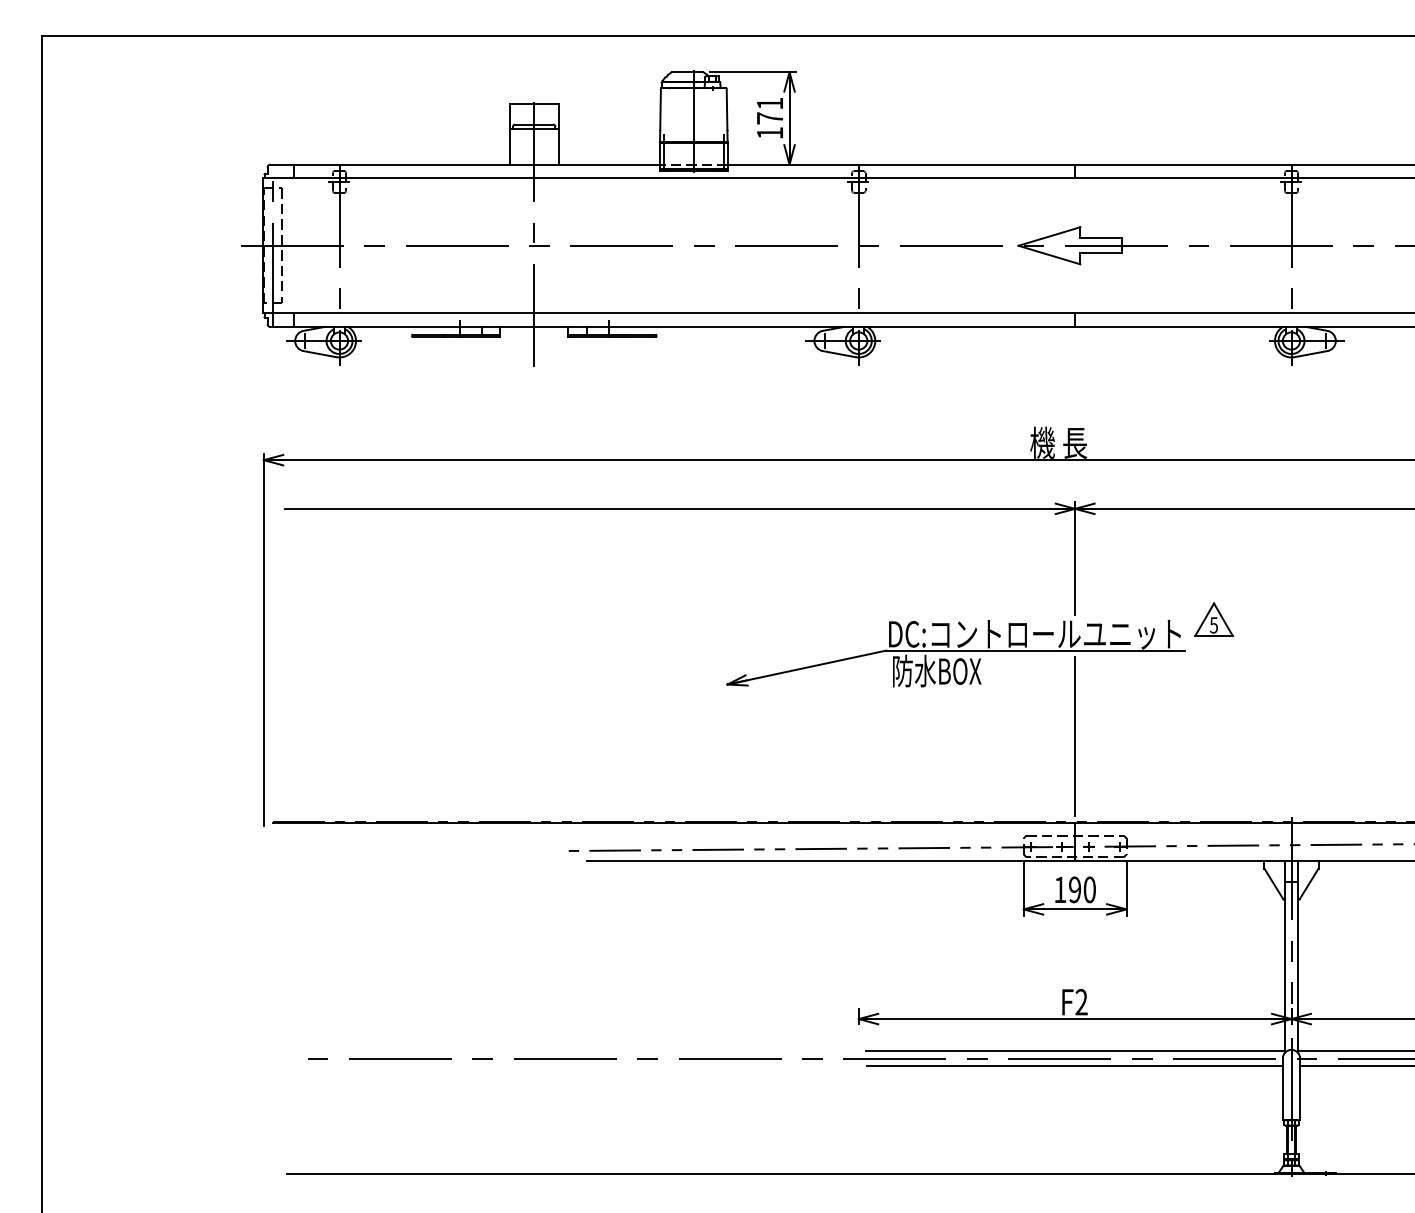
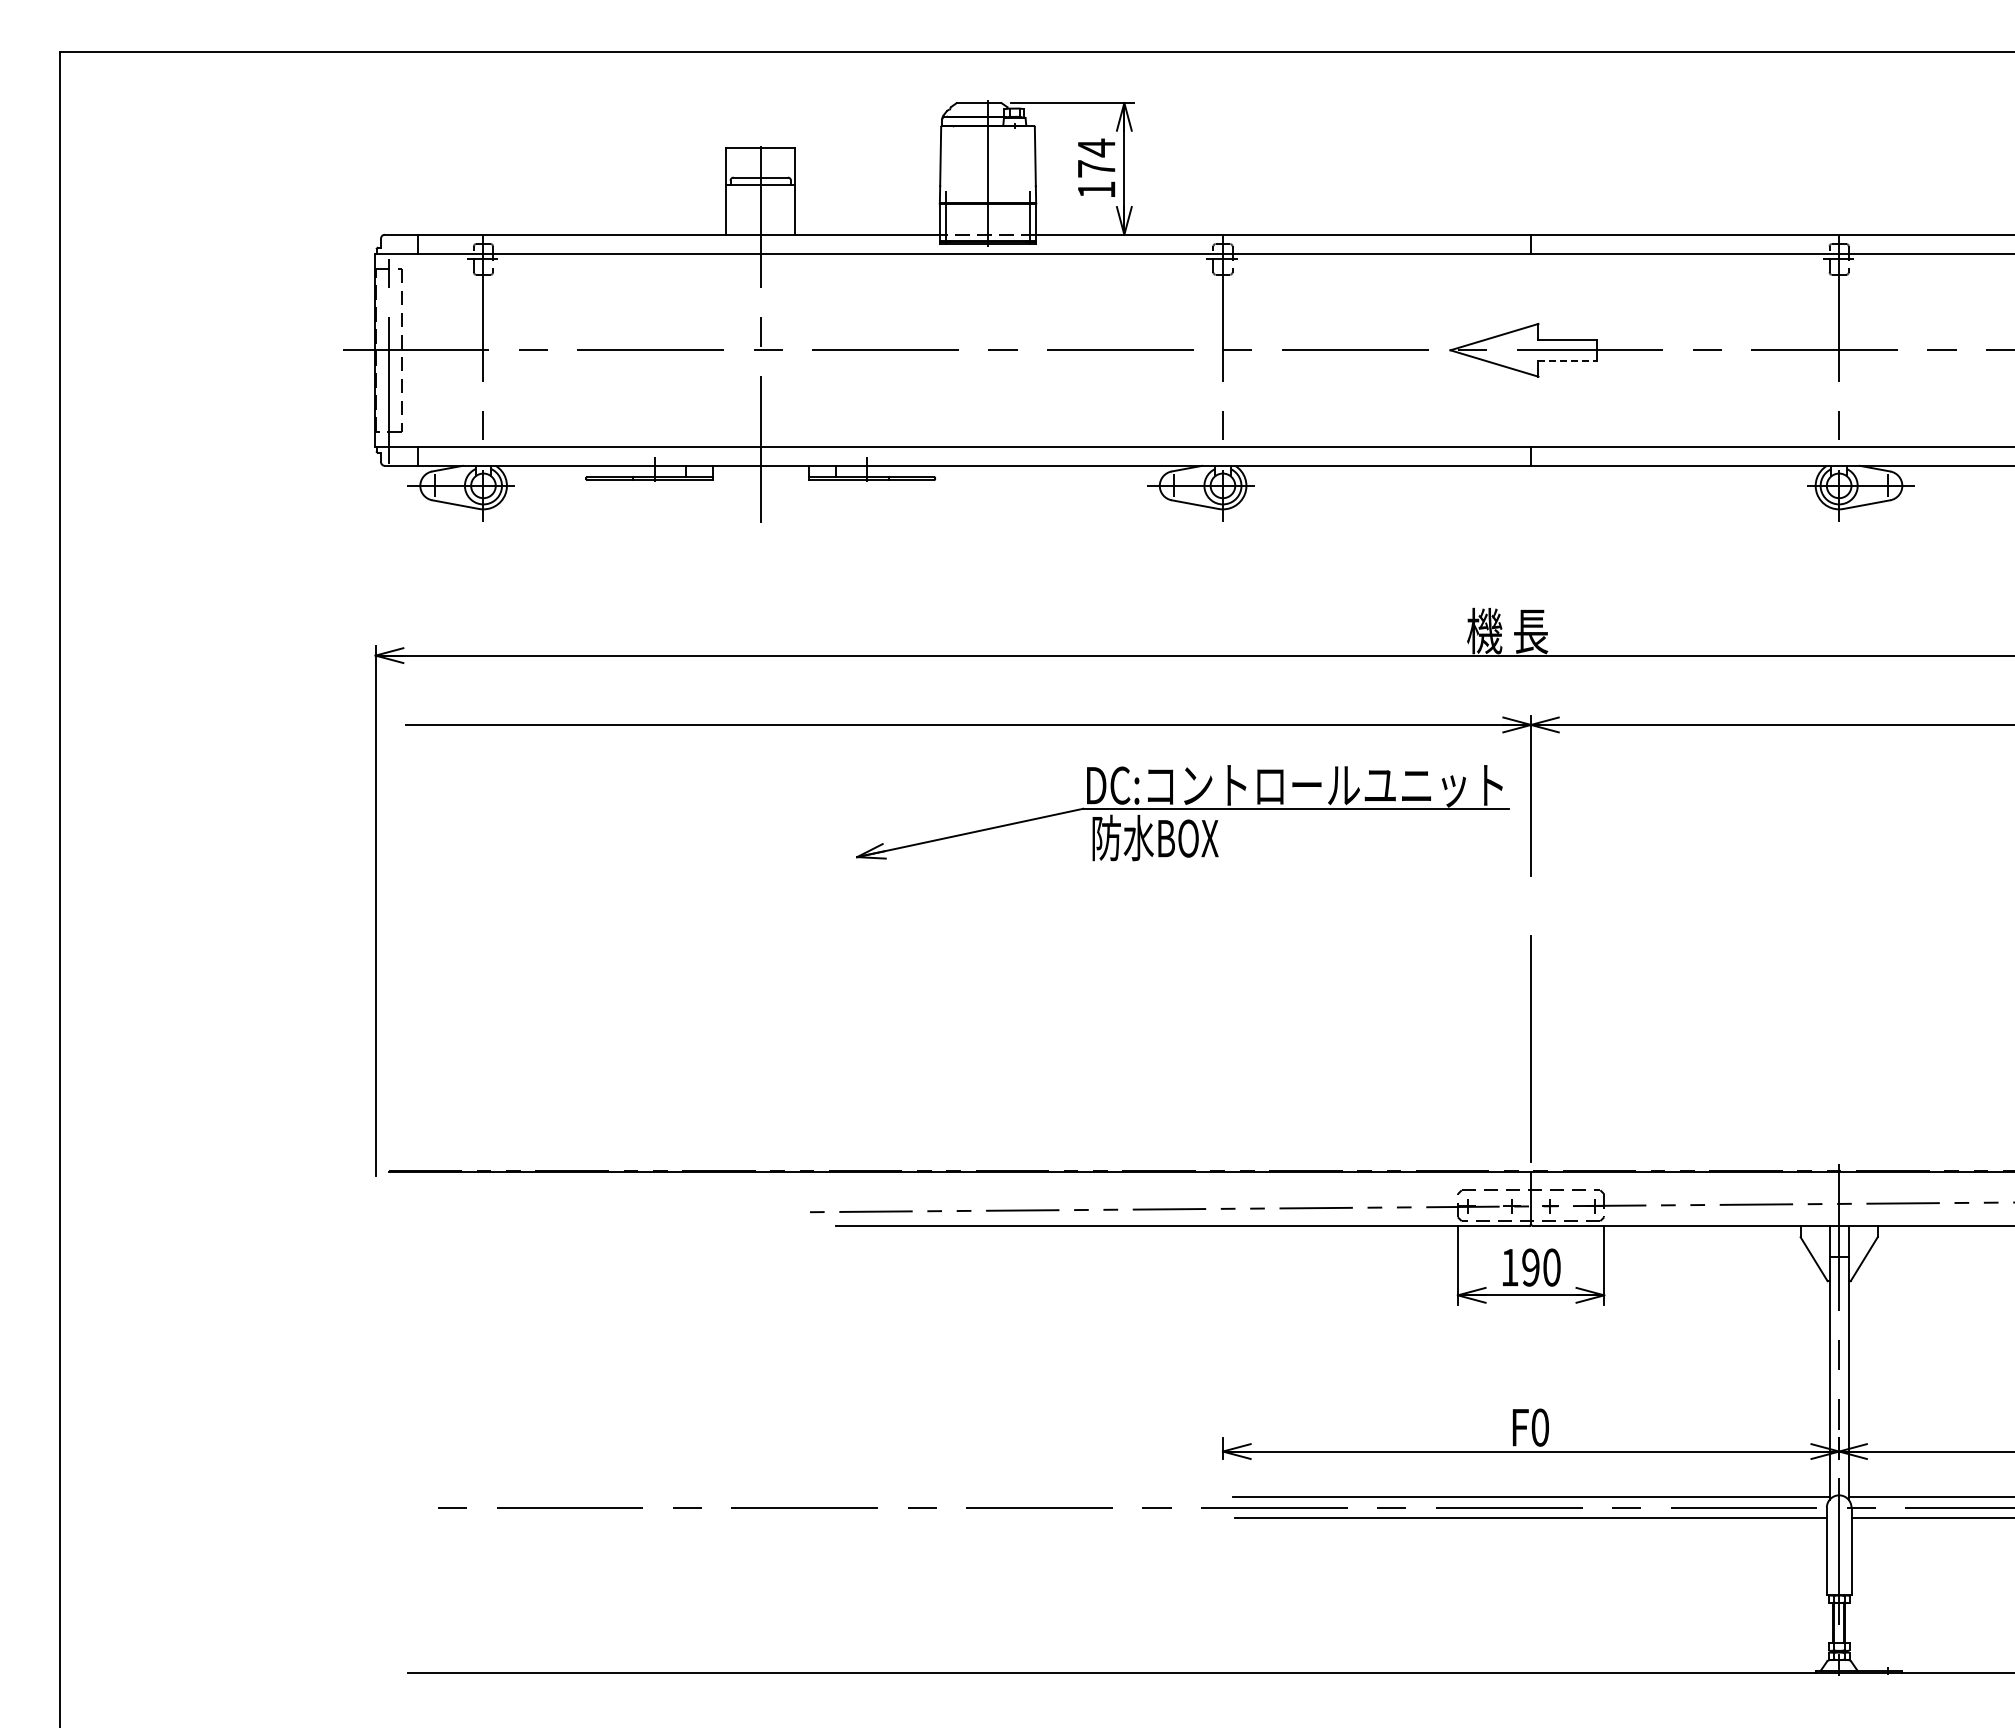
text: (769, 103) -> (1096, 147), 171 -> 174
line: (1101, 252) -> (1568, 360), solid -> dashed
part: (1213, 619) -> (1728, 882), removed
part: (956, 653) -> (1182, 813), moved
text: (1081, 1002) -> (1539, 1427), F2 -> F0

